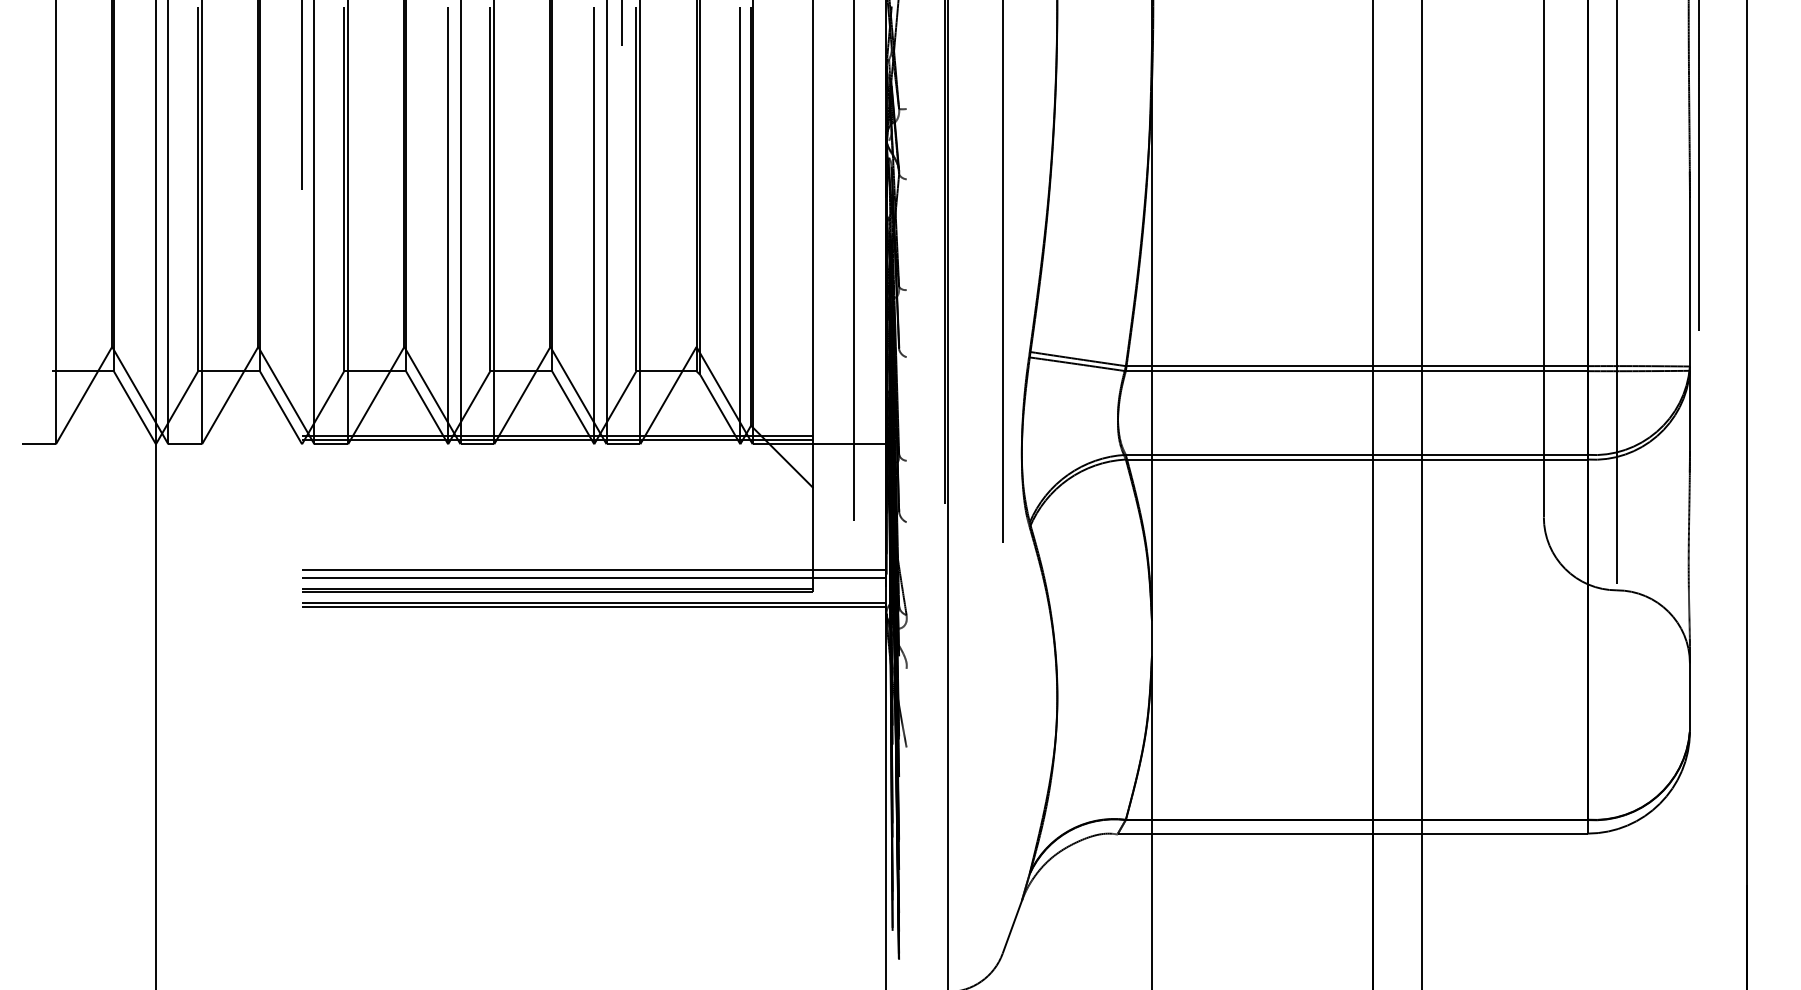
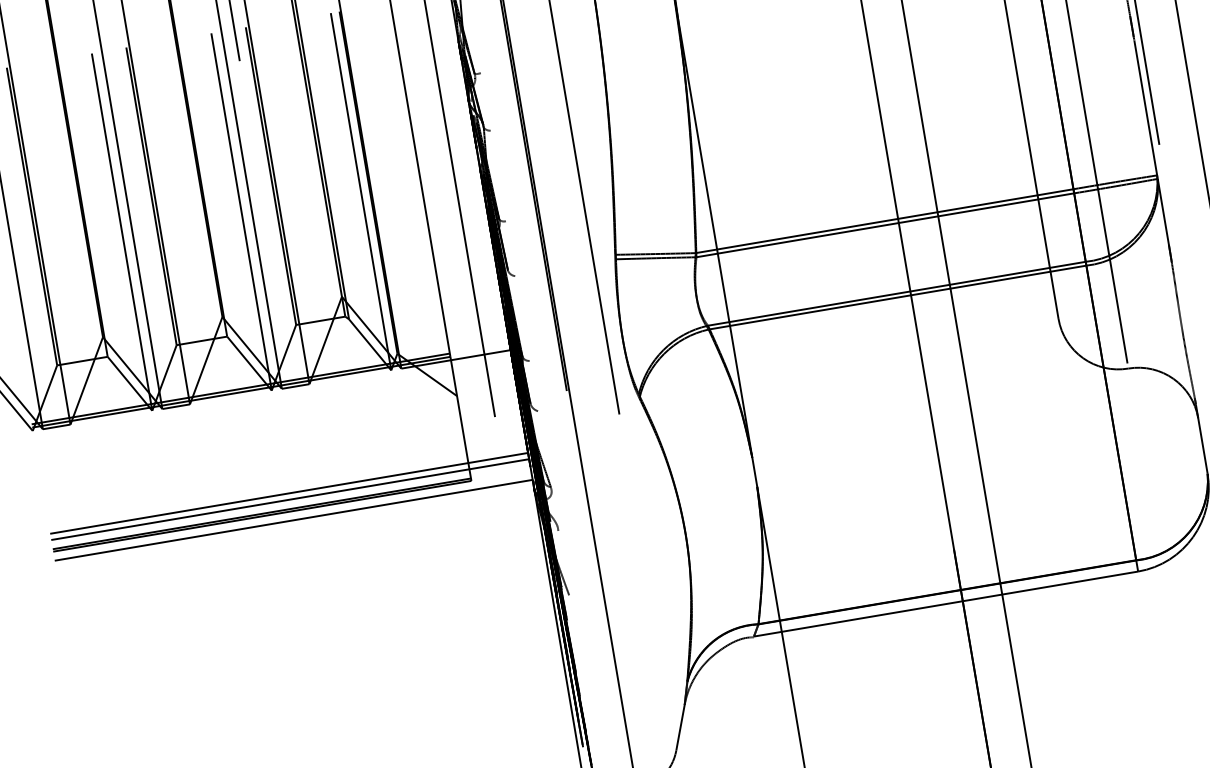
line: (594, 606) -> (294, 523), removed

